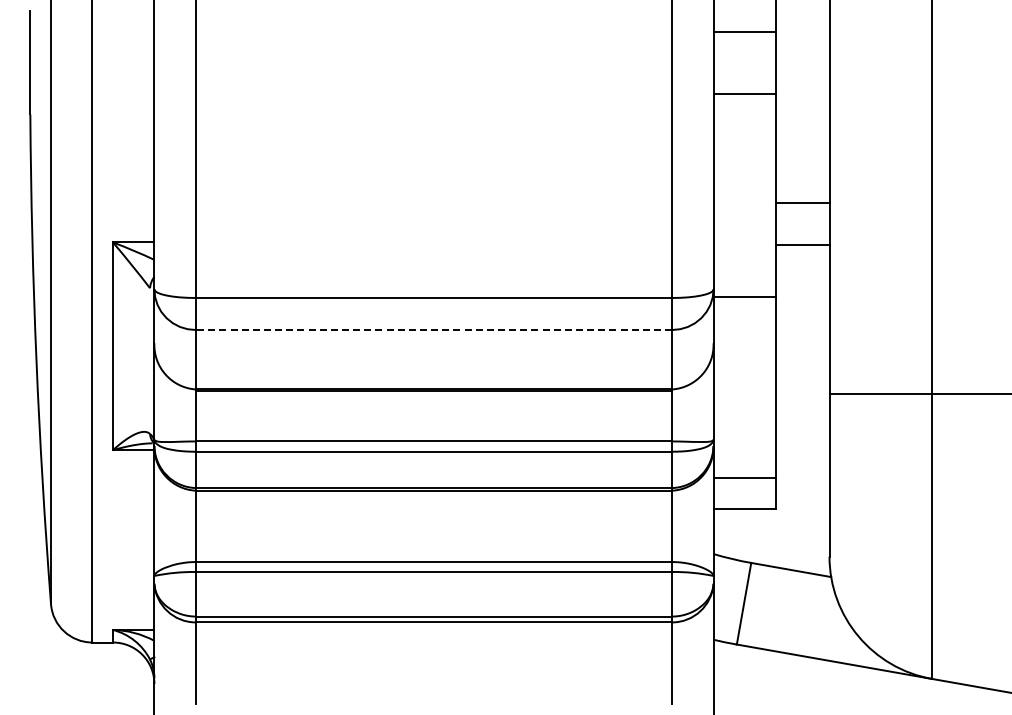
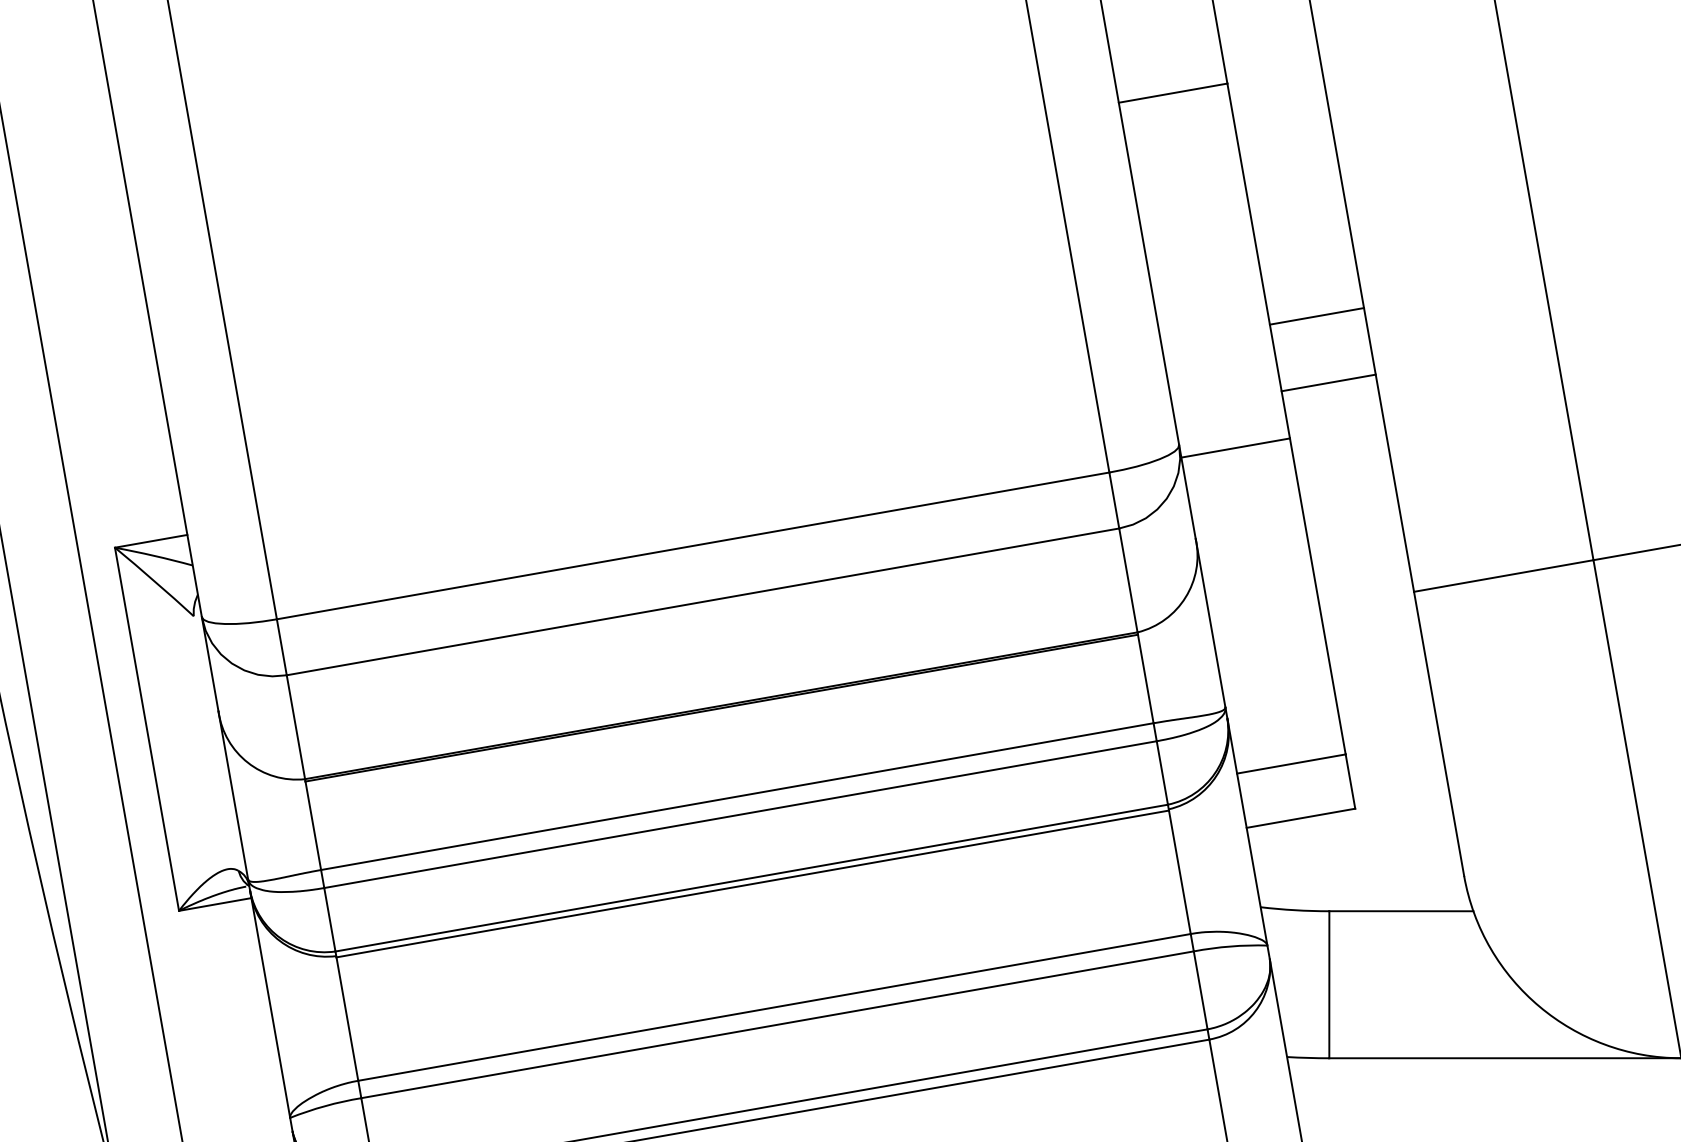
line: (802, 202) -> (1316, 316), moved
line: (802, 244) -> (1328, 382), moved
line: (433, 330) -> (702, 602), dashed -> solid

